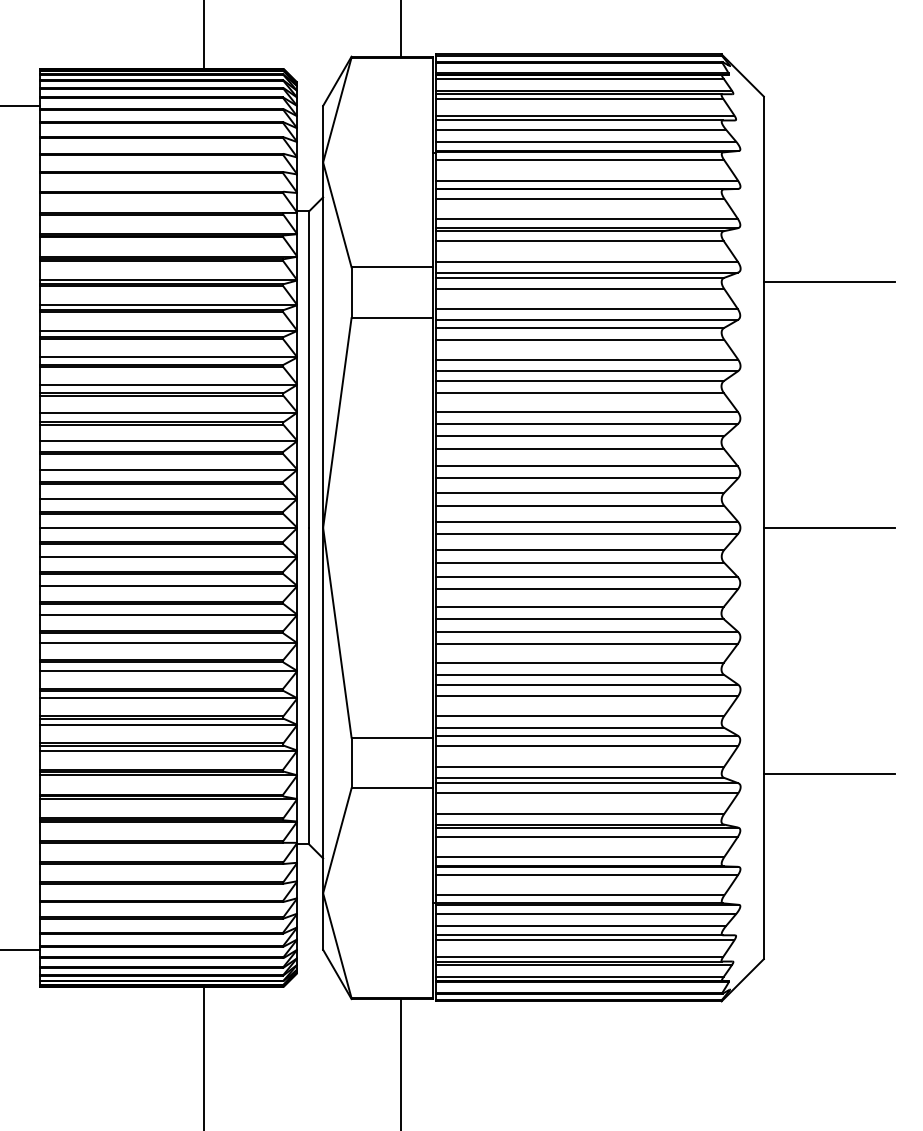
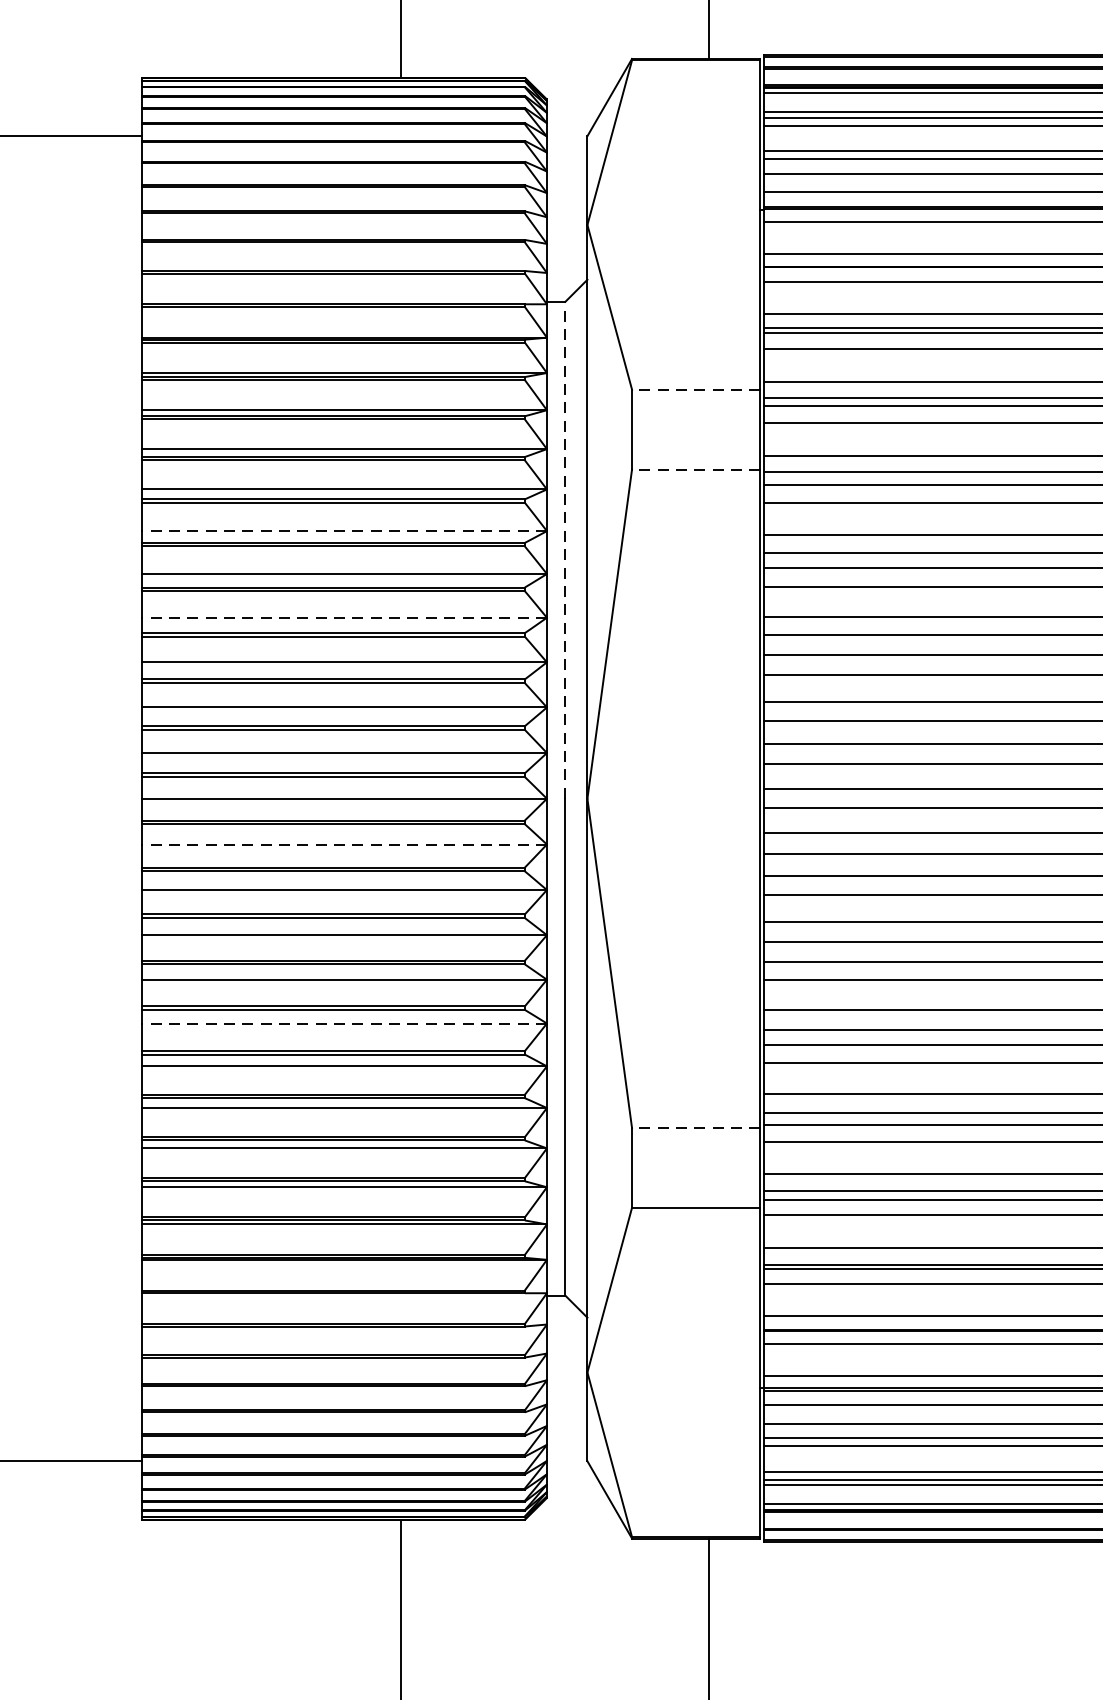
line: (392, 267) -> (696, 389), solid -> dashed
line: (392, 318) -> (696, 469), solid -> dashed
line: (168, 357) -> (344, 531), solid -> dashed
line: (309, 369) -> (566, 550), solid -> dashed
line: (168, 412) -> (344, 617), solid -> dashed
line: (168, 557) -> (344, 845), solid -> dashed
line: (168, 671) -> (344, 1024), solid -> dashed
line: (392, 737) -> (696, 1127), solid -> dashed

